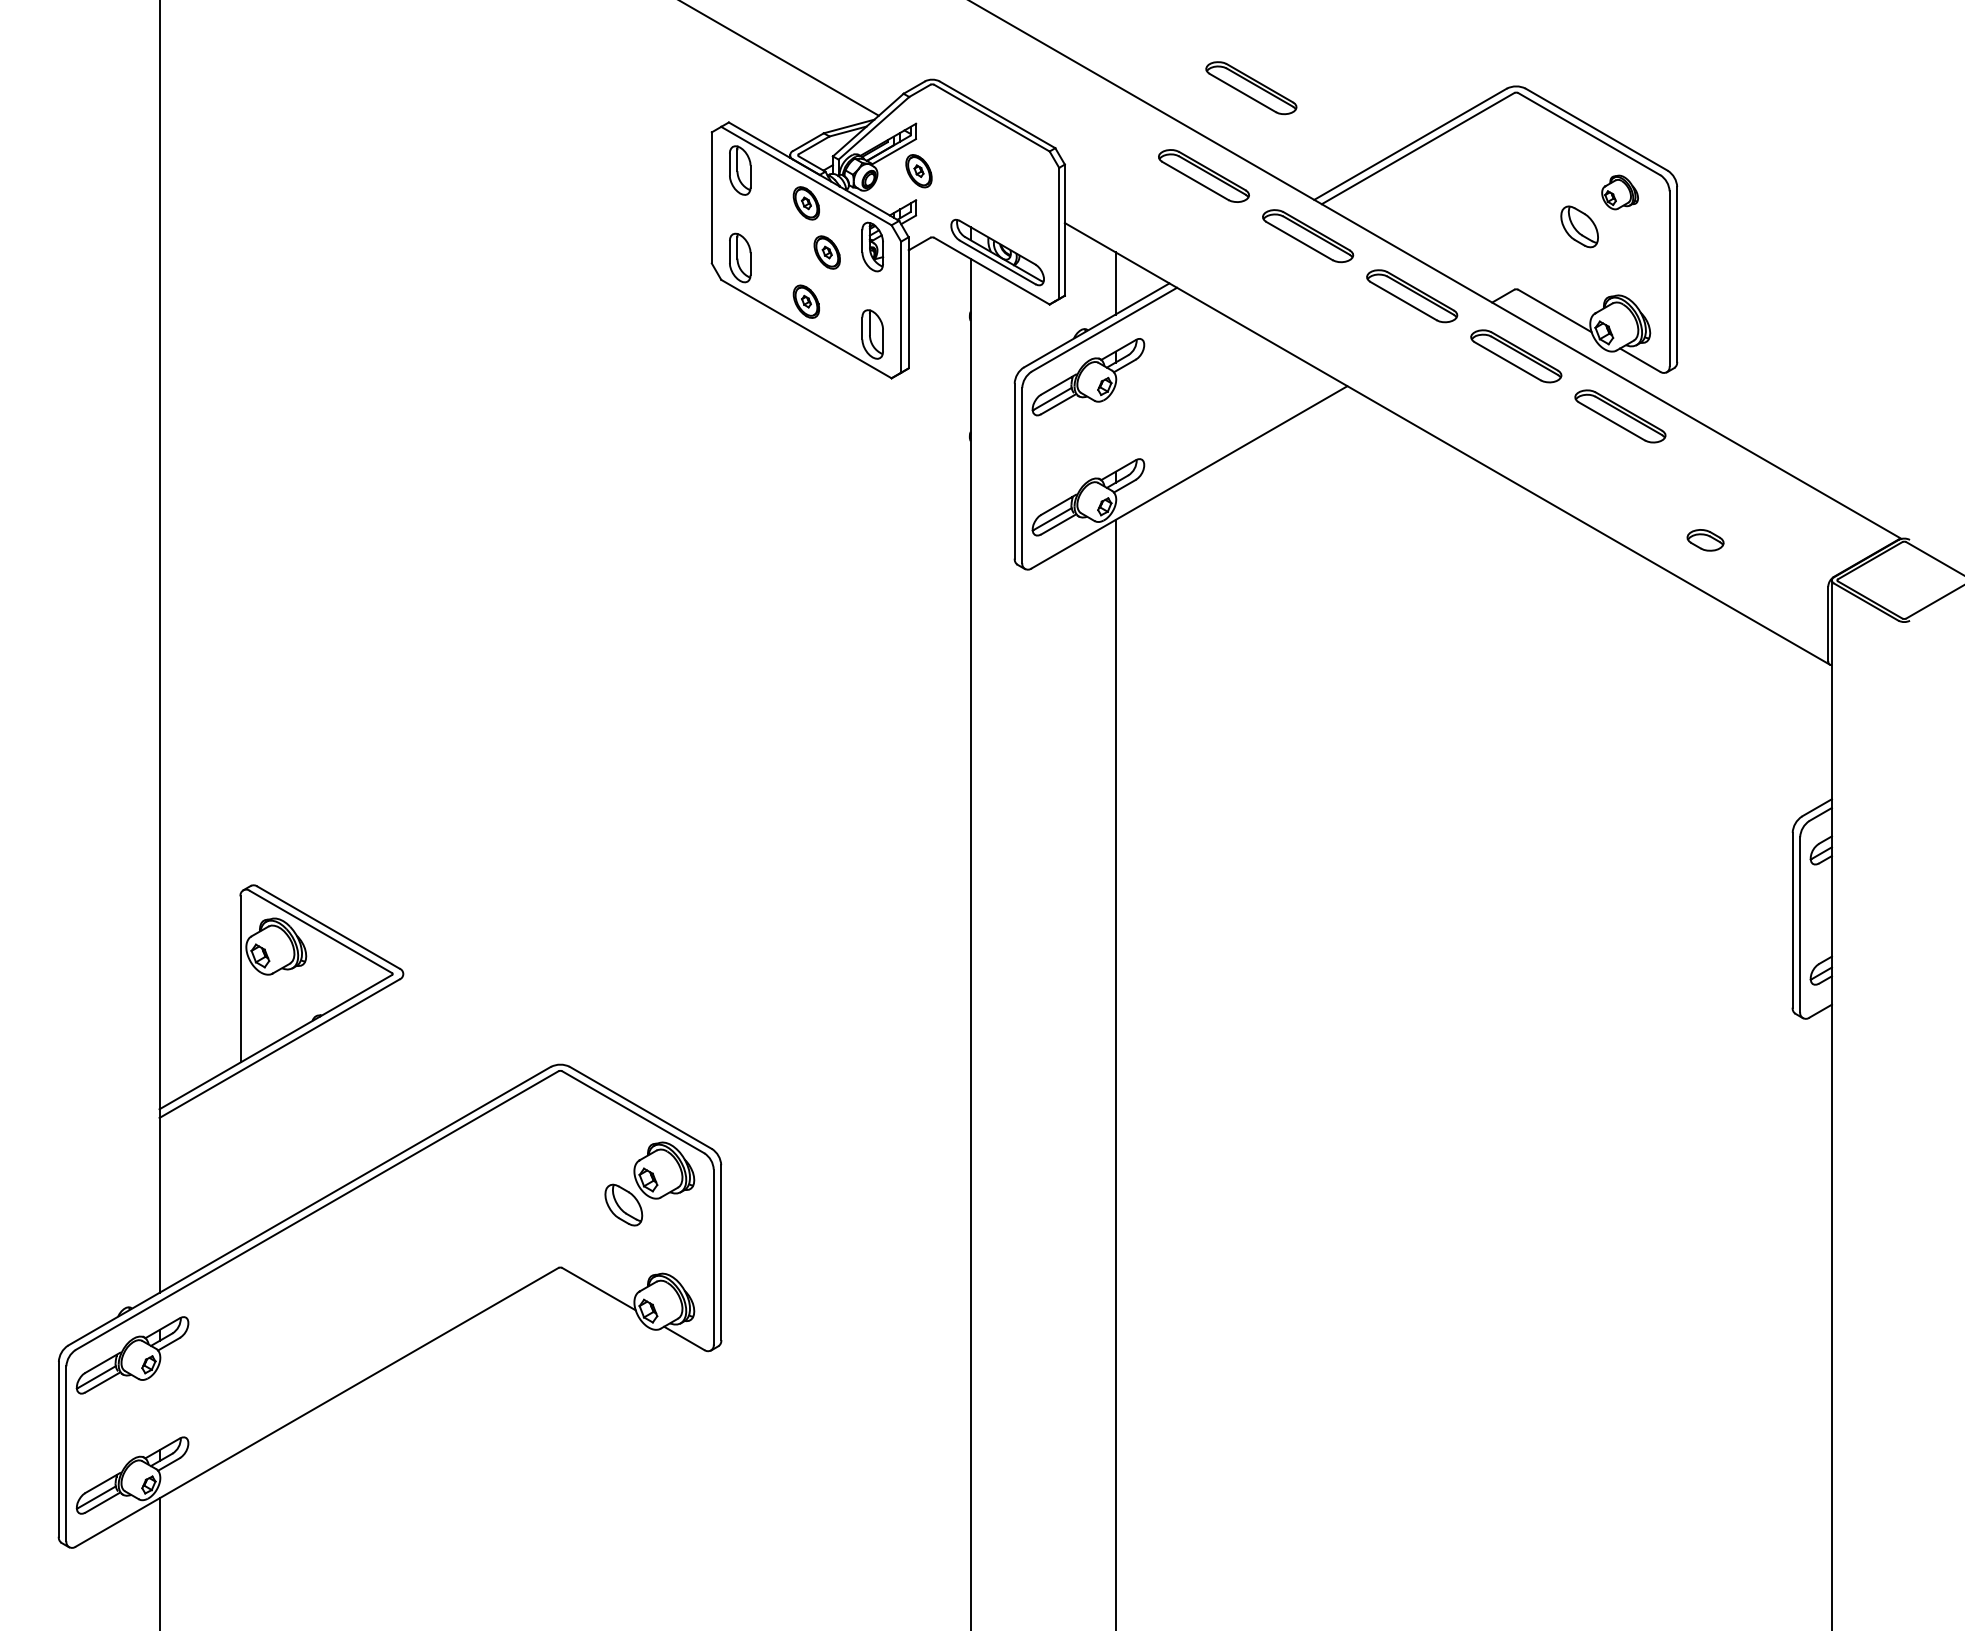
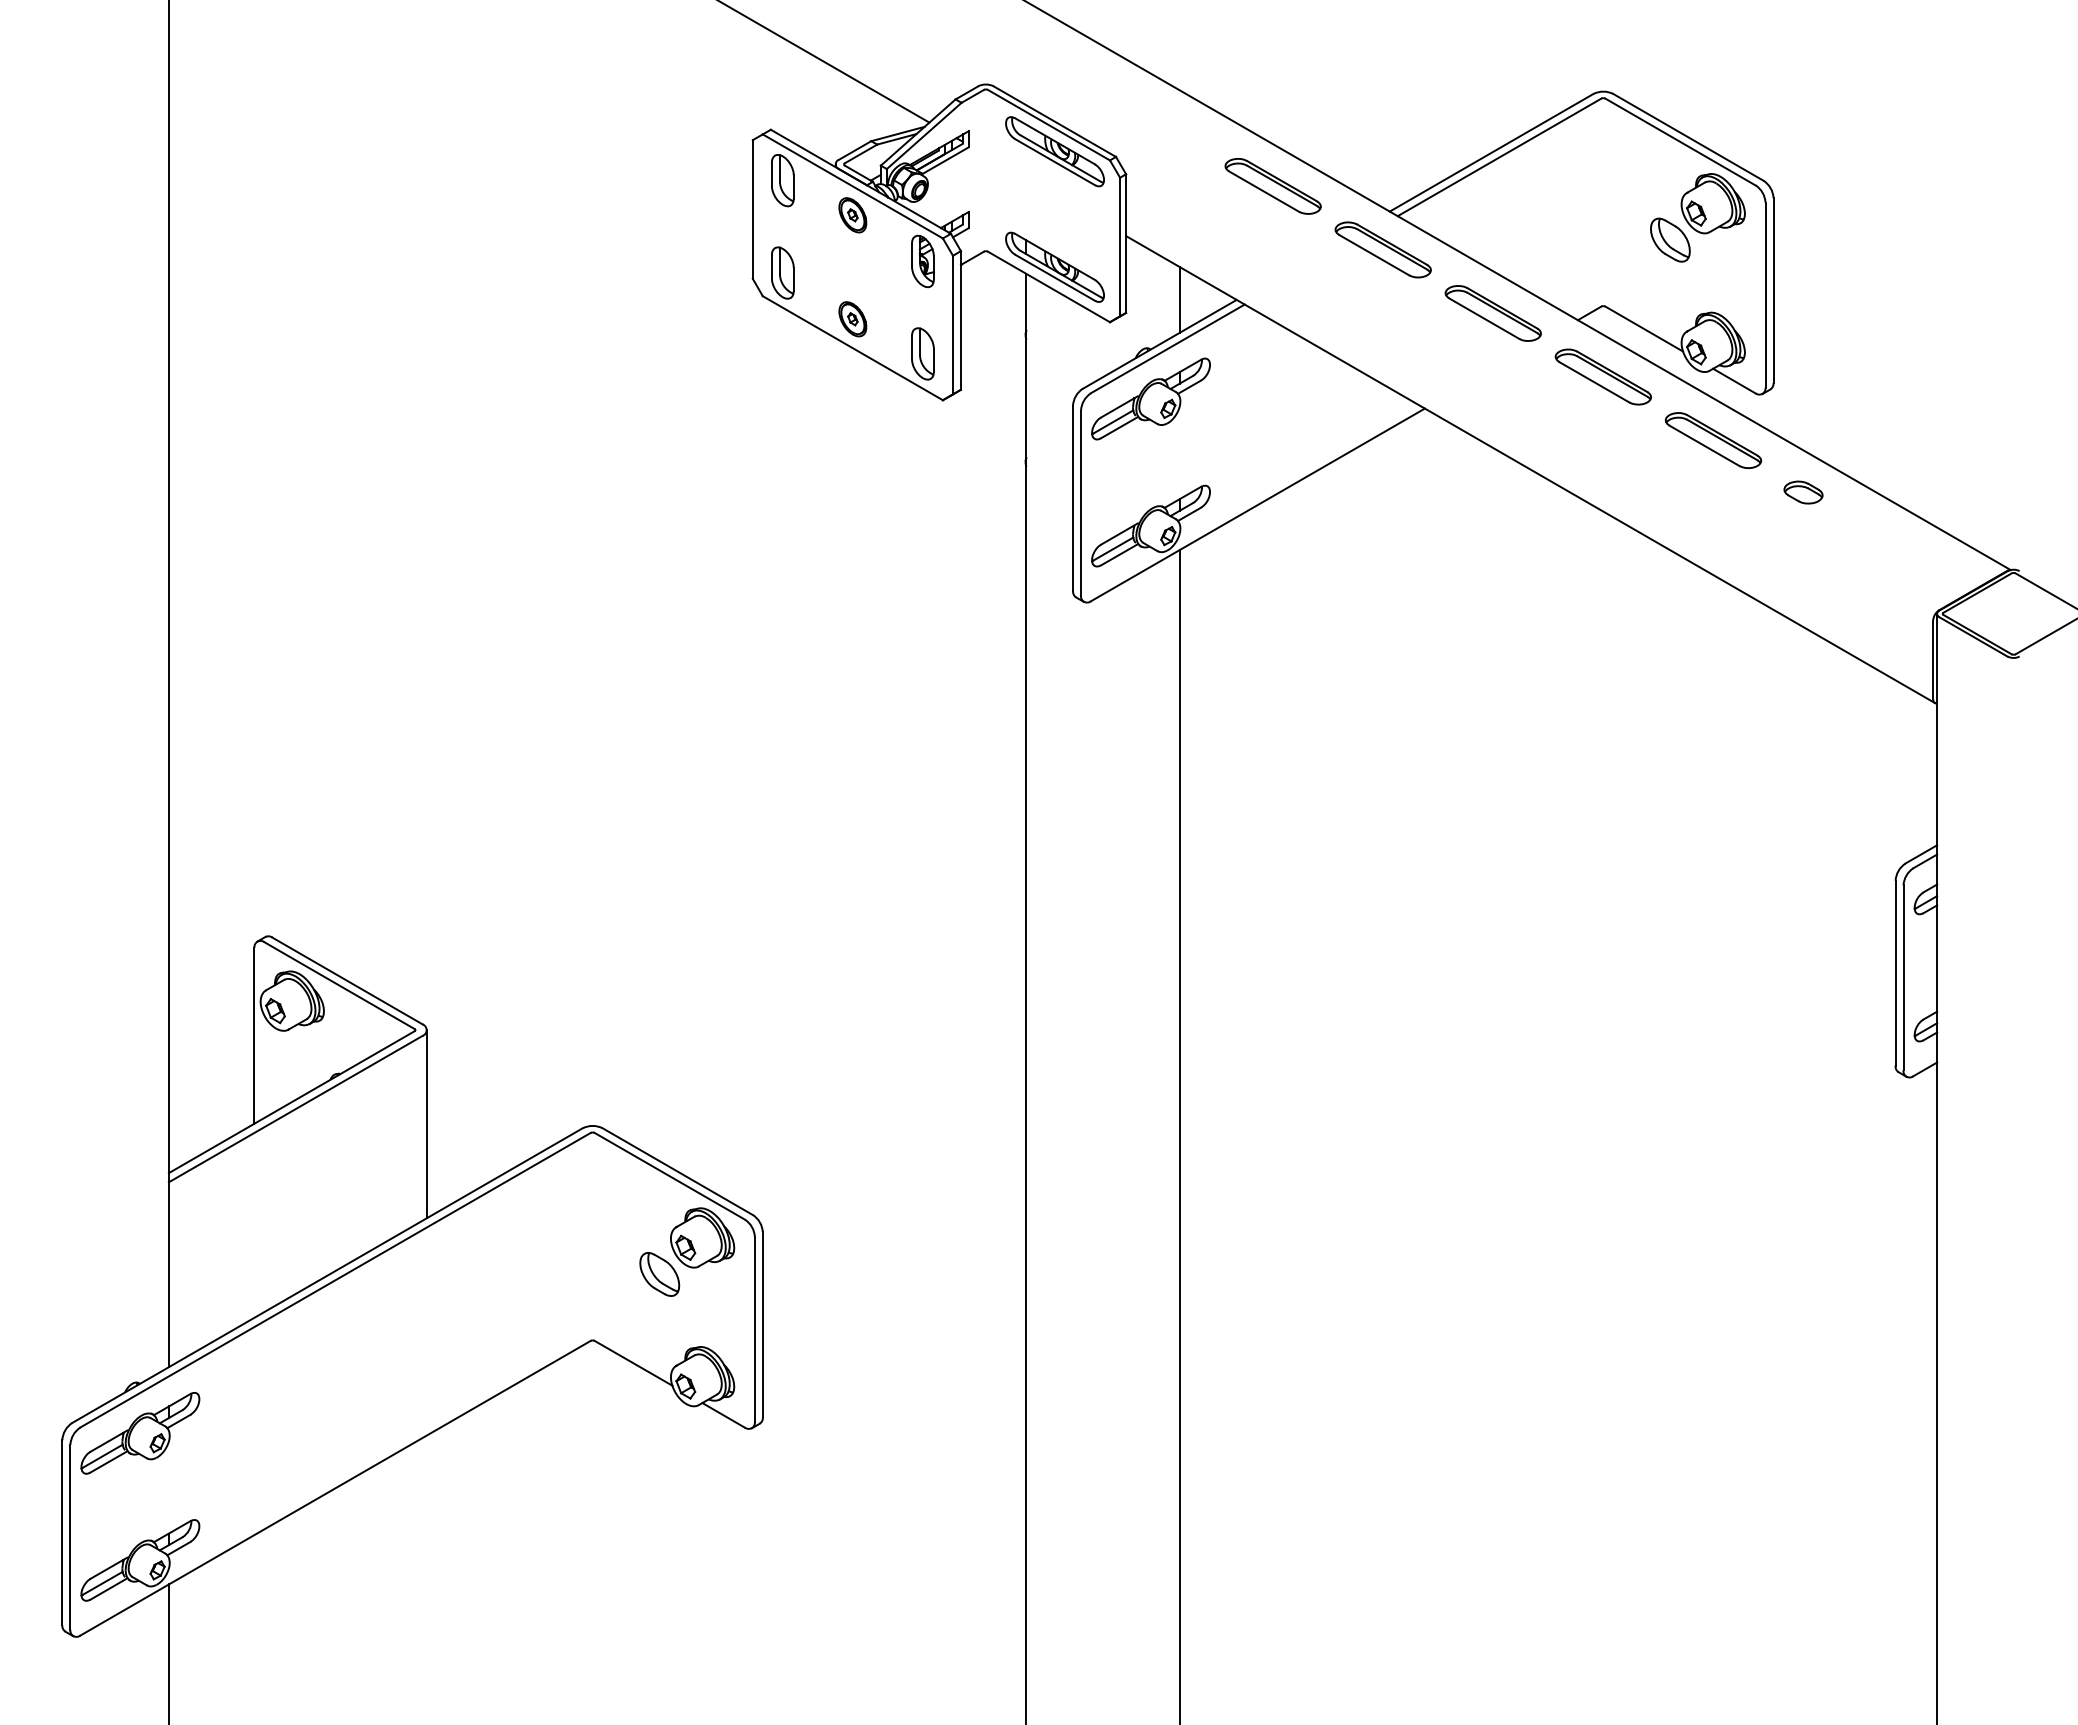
part: (1250, 88) -> (1322, 93), removed
part: (997, 143) -> (1054, 151), added
part: (918, 171) -> (971, 181), removed
part: (1619, 192) -> (1712, 203), size x1.67
part: (826, 252) -> (874, 267), removed
part: (1705, 540) -> (1803, 492), moved
line: (403, 1063) -> (426, 1124), added

